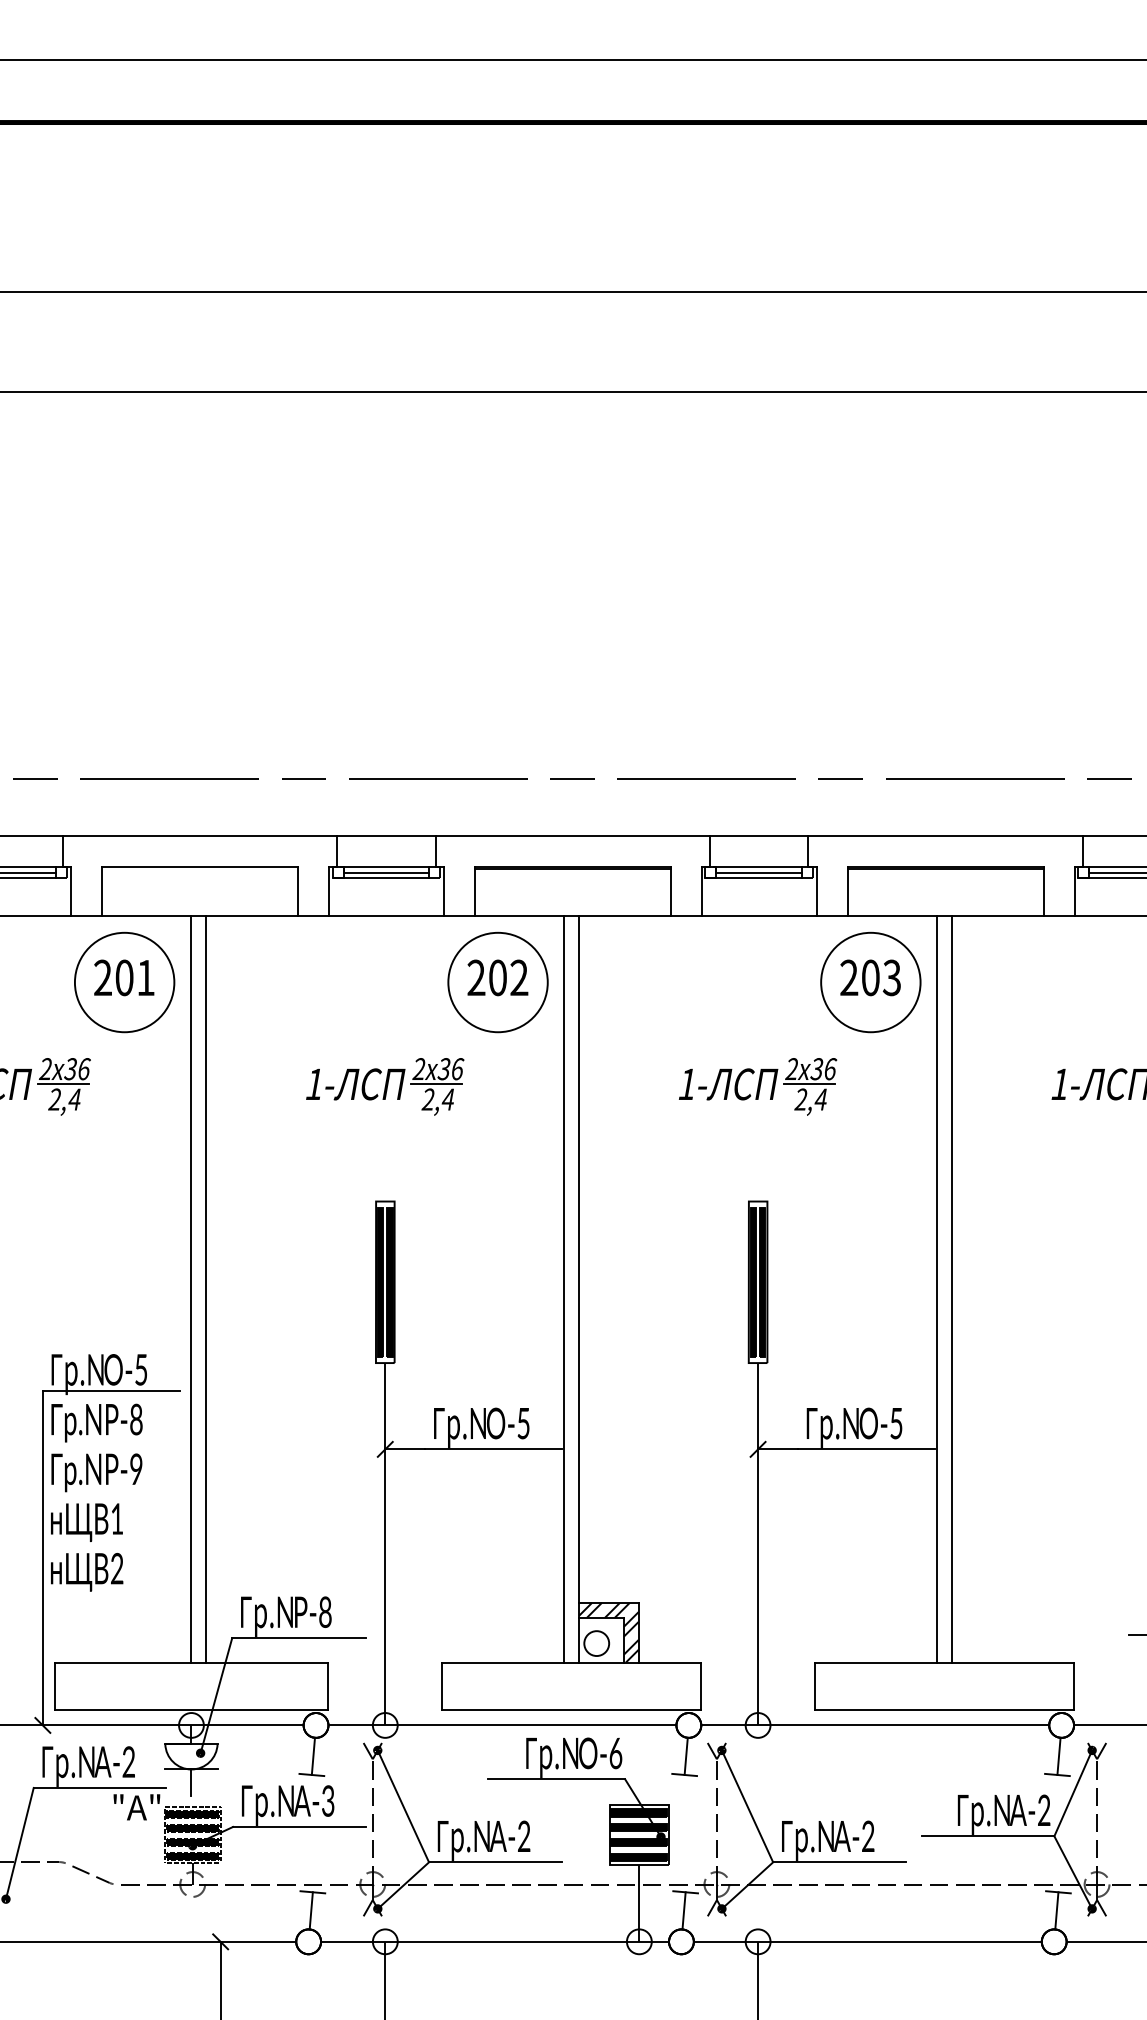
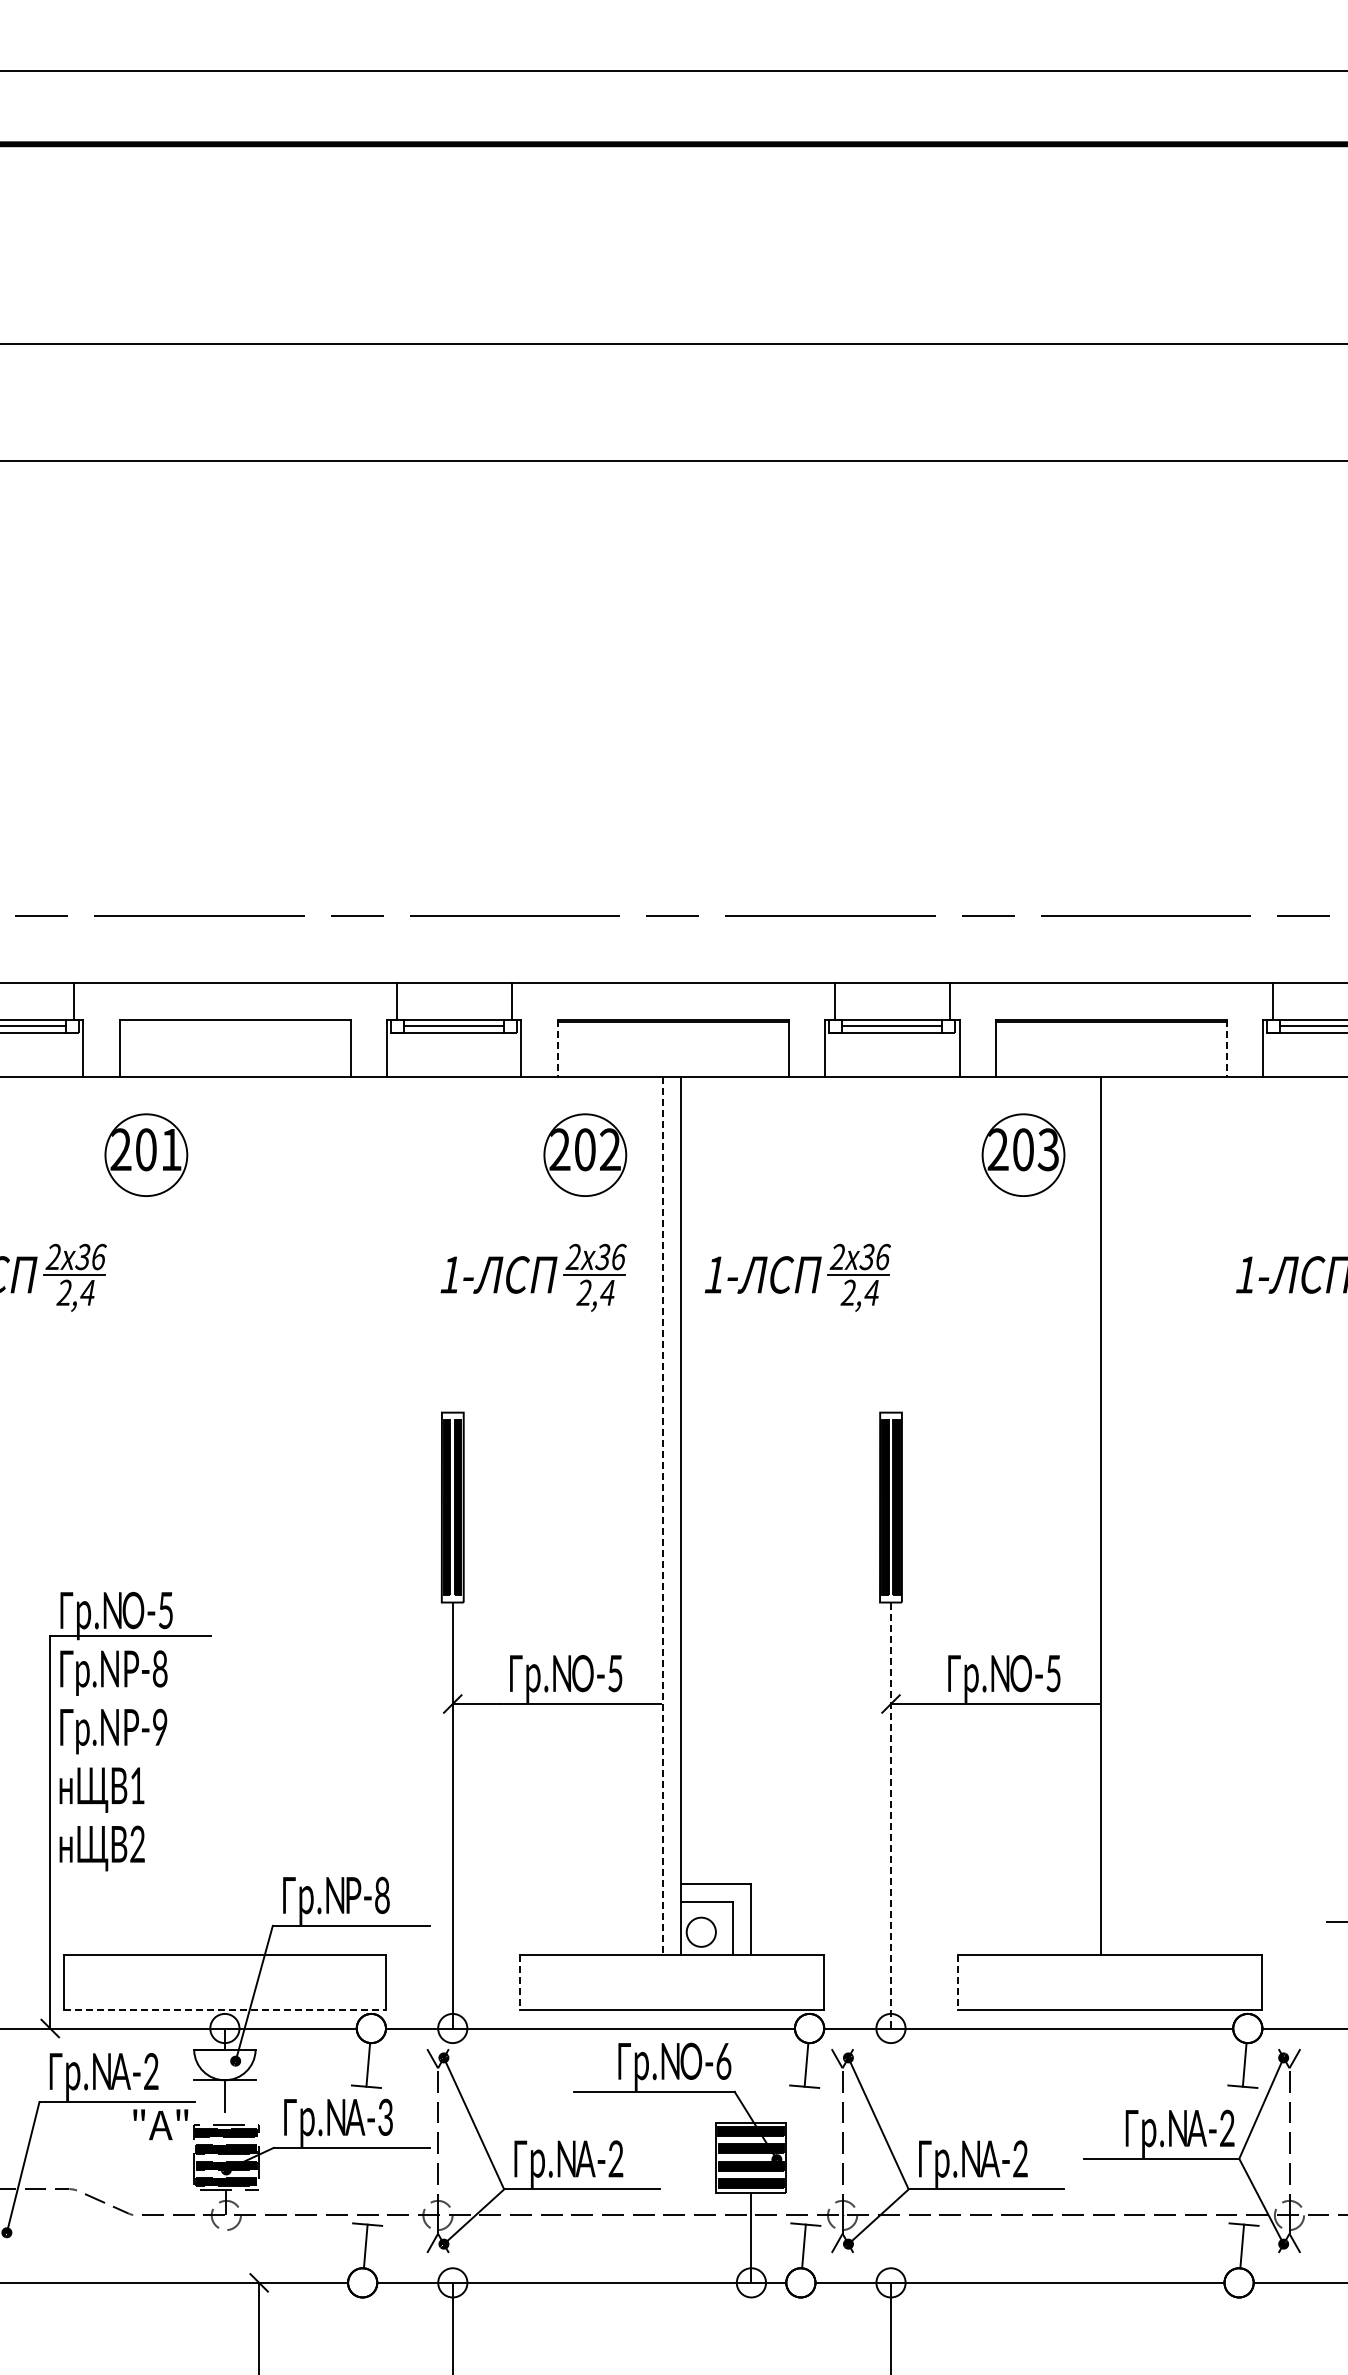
line: (474, 891) -> (557, 1048), solid -> dashed
line: (1043, 891) -> (1226, 1048), solid -> dashed
circle: (123, 981) -> (145, 1154), size x0.7
circle: (497, 981) -> (584, 1154), size x0.7
circle: (870, 981) -> (1023, 1154), size x0.7
part: (385, 1086) -> (533, 1277), moved
part: (757, 1086) -> (797, 1277), moved
line: (191, 1289) -> (224, 1515), removed
line: (206, 1289) -> (242, 1515), removed
line: (564, 1289) -> (663, 1515), solid -> dashed
line: (951, 1289) -> (1118, 1515), removed
line: (757, 1544) -> (890, 1815), solid -> dashed
hatch: (608, 1632) -> (715, 1919), removed
line: (442, 1686) -> (519, 1982), solid -> dashed
line: (815, 1686) -> (958, 1982), solid -> dashed
line: (191, 1710) -> (224, 2010), solid -> dashed

